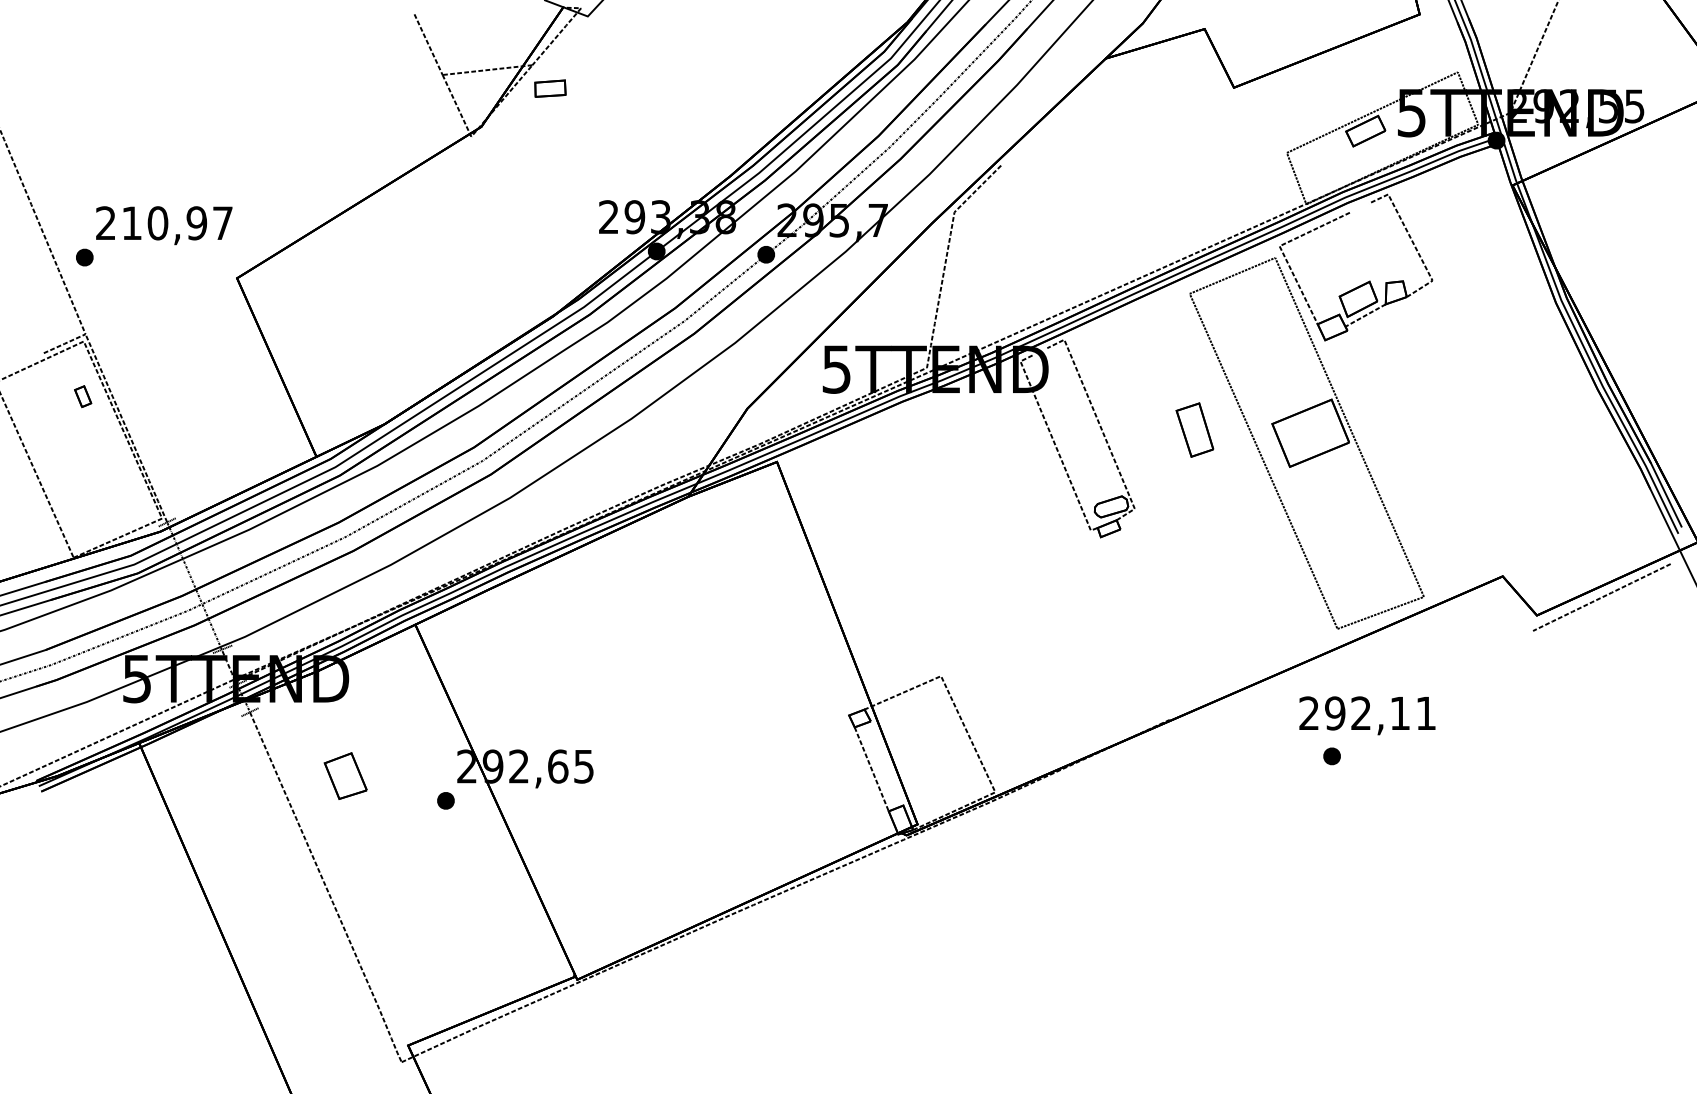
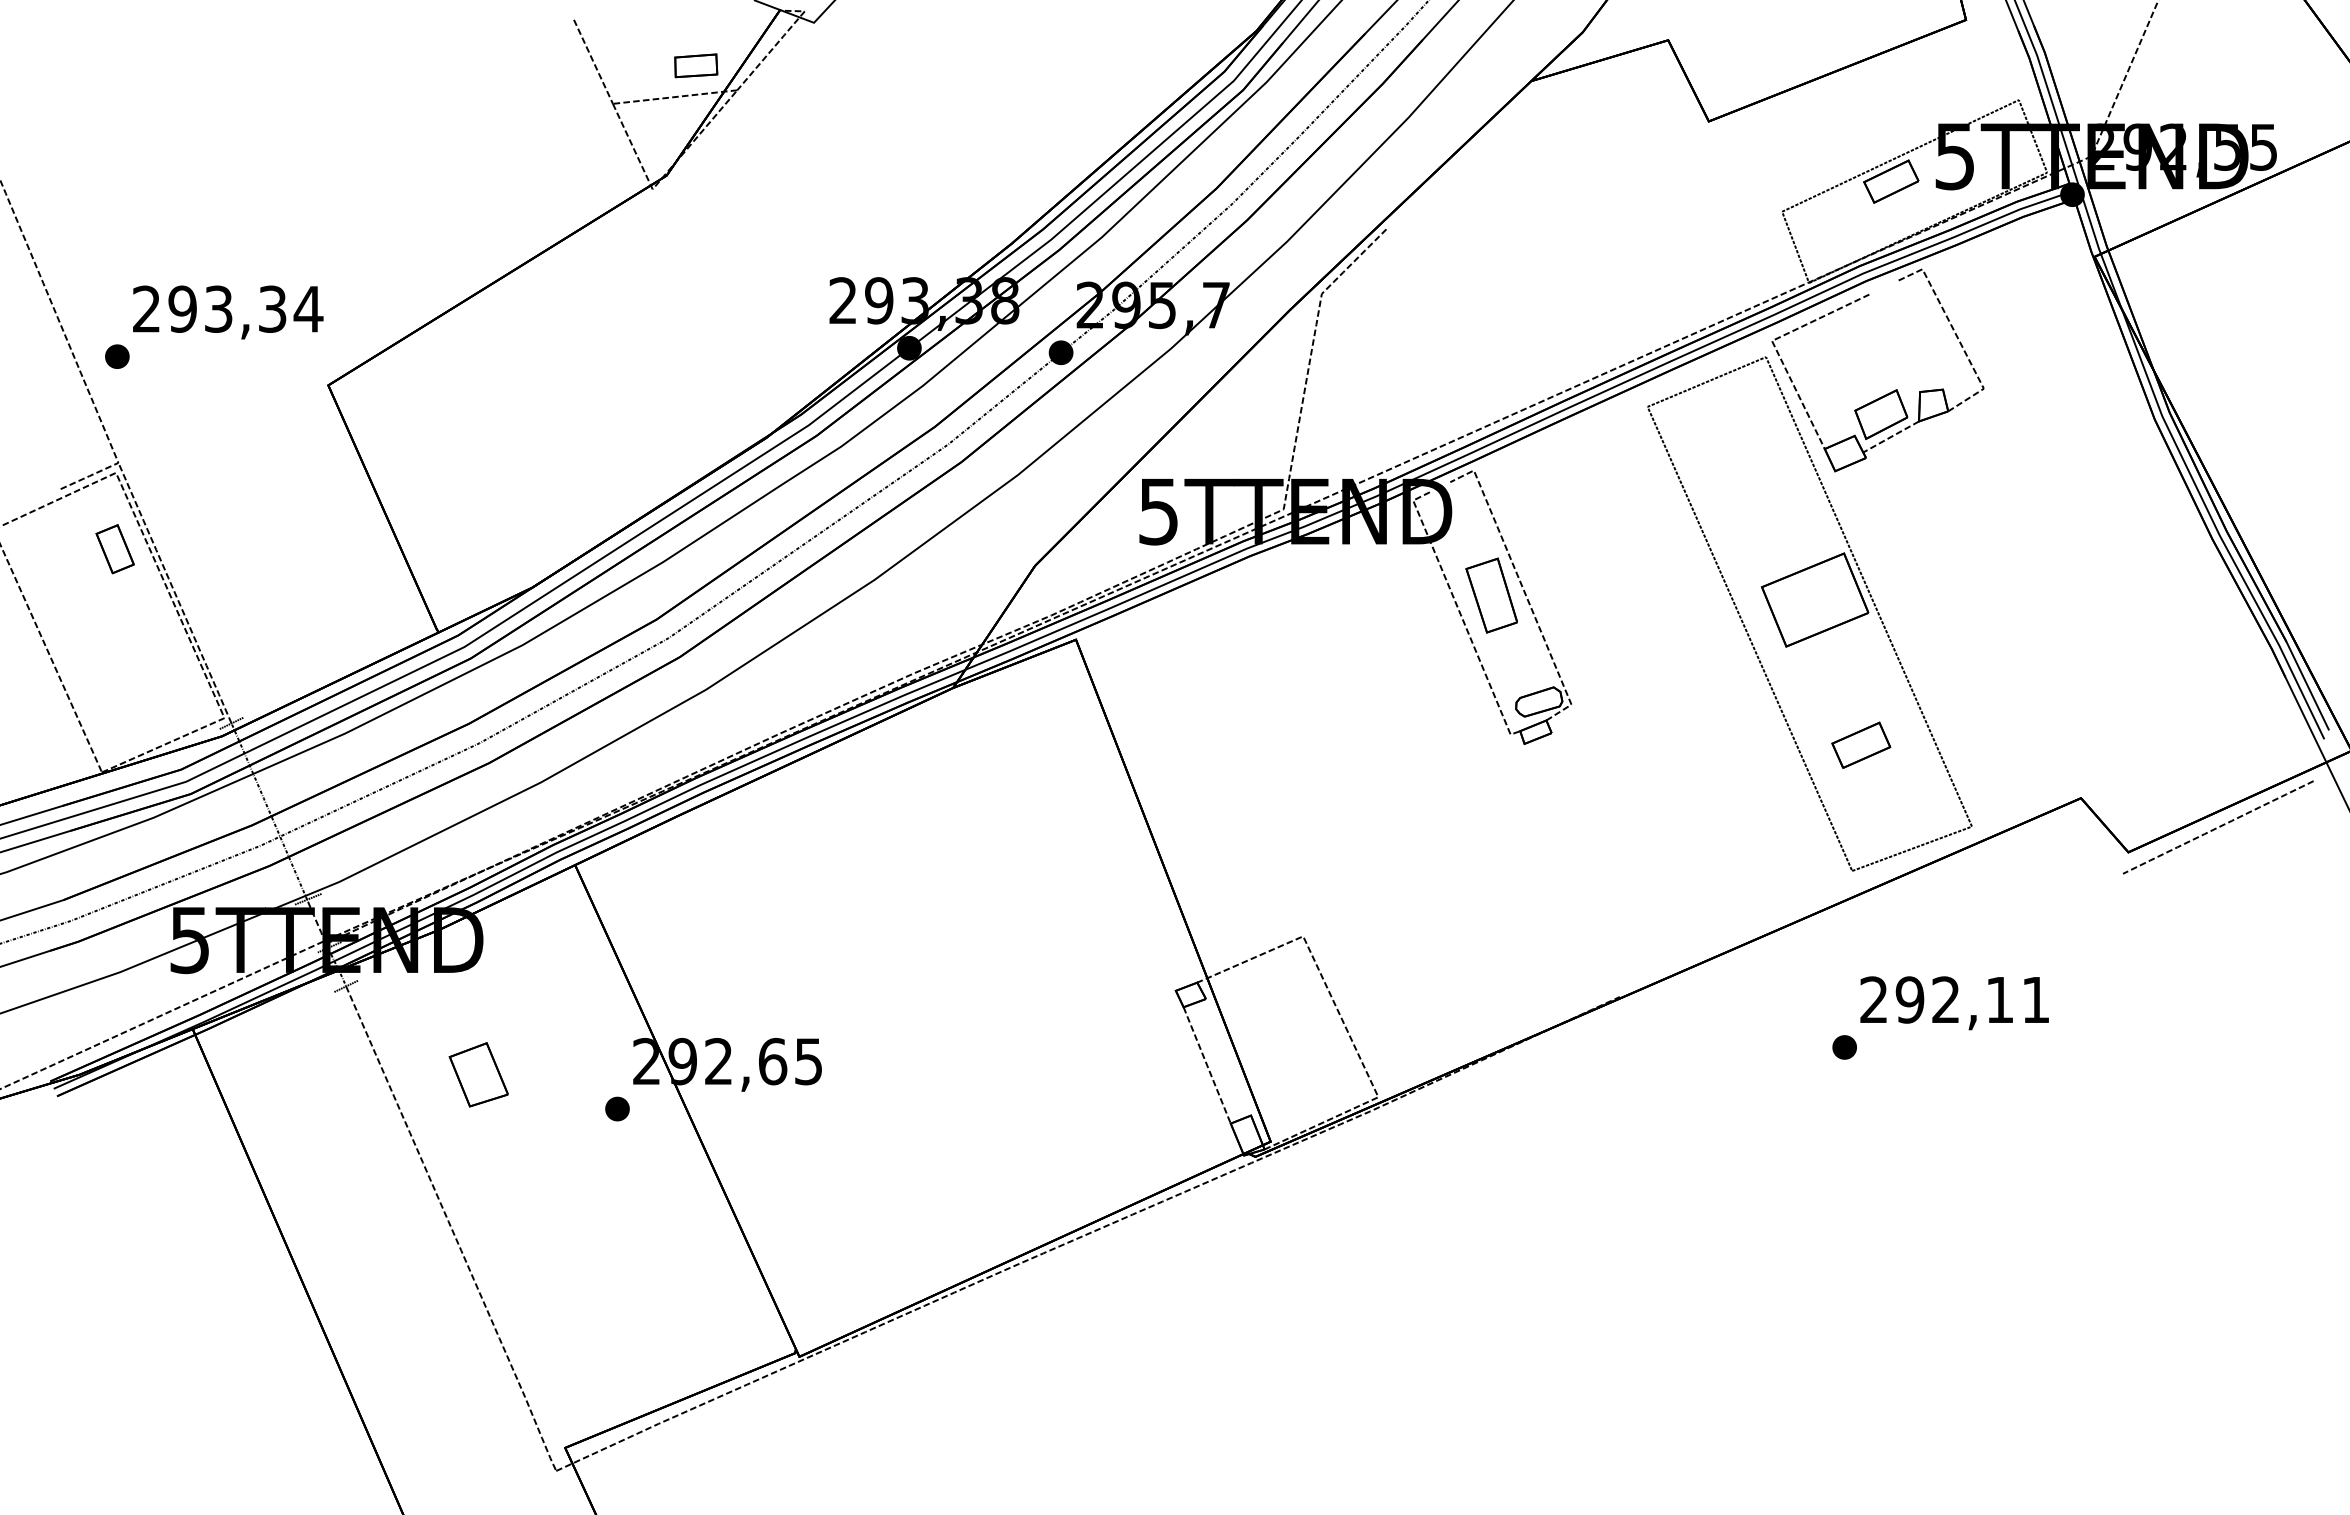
part: (550, 88) -> (696, 65), moved
text: (177, 222) -> (245, 308), 210,97 -> 293,34
part: (82, 396) -> (114, 549), size x1.67
part: (1194, 430) -> (1491, 595), moved
part: (1344, 537) -> (1861, 744), added
text: (1367, 715) -> (1954, 1003), moved

